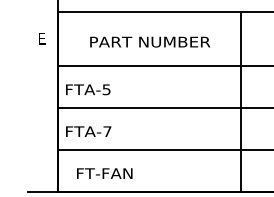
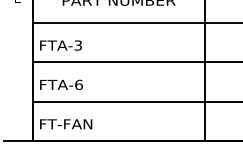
text: (106, 89) -> (78, 45), FTA-5 -> FTA-3
text: (107, 131) -> (79, 84), FTA-7 -> FTA-6
text: (104, 173) -> (65, 124), moved

